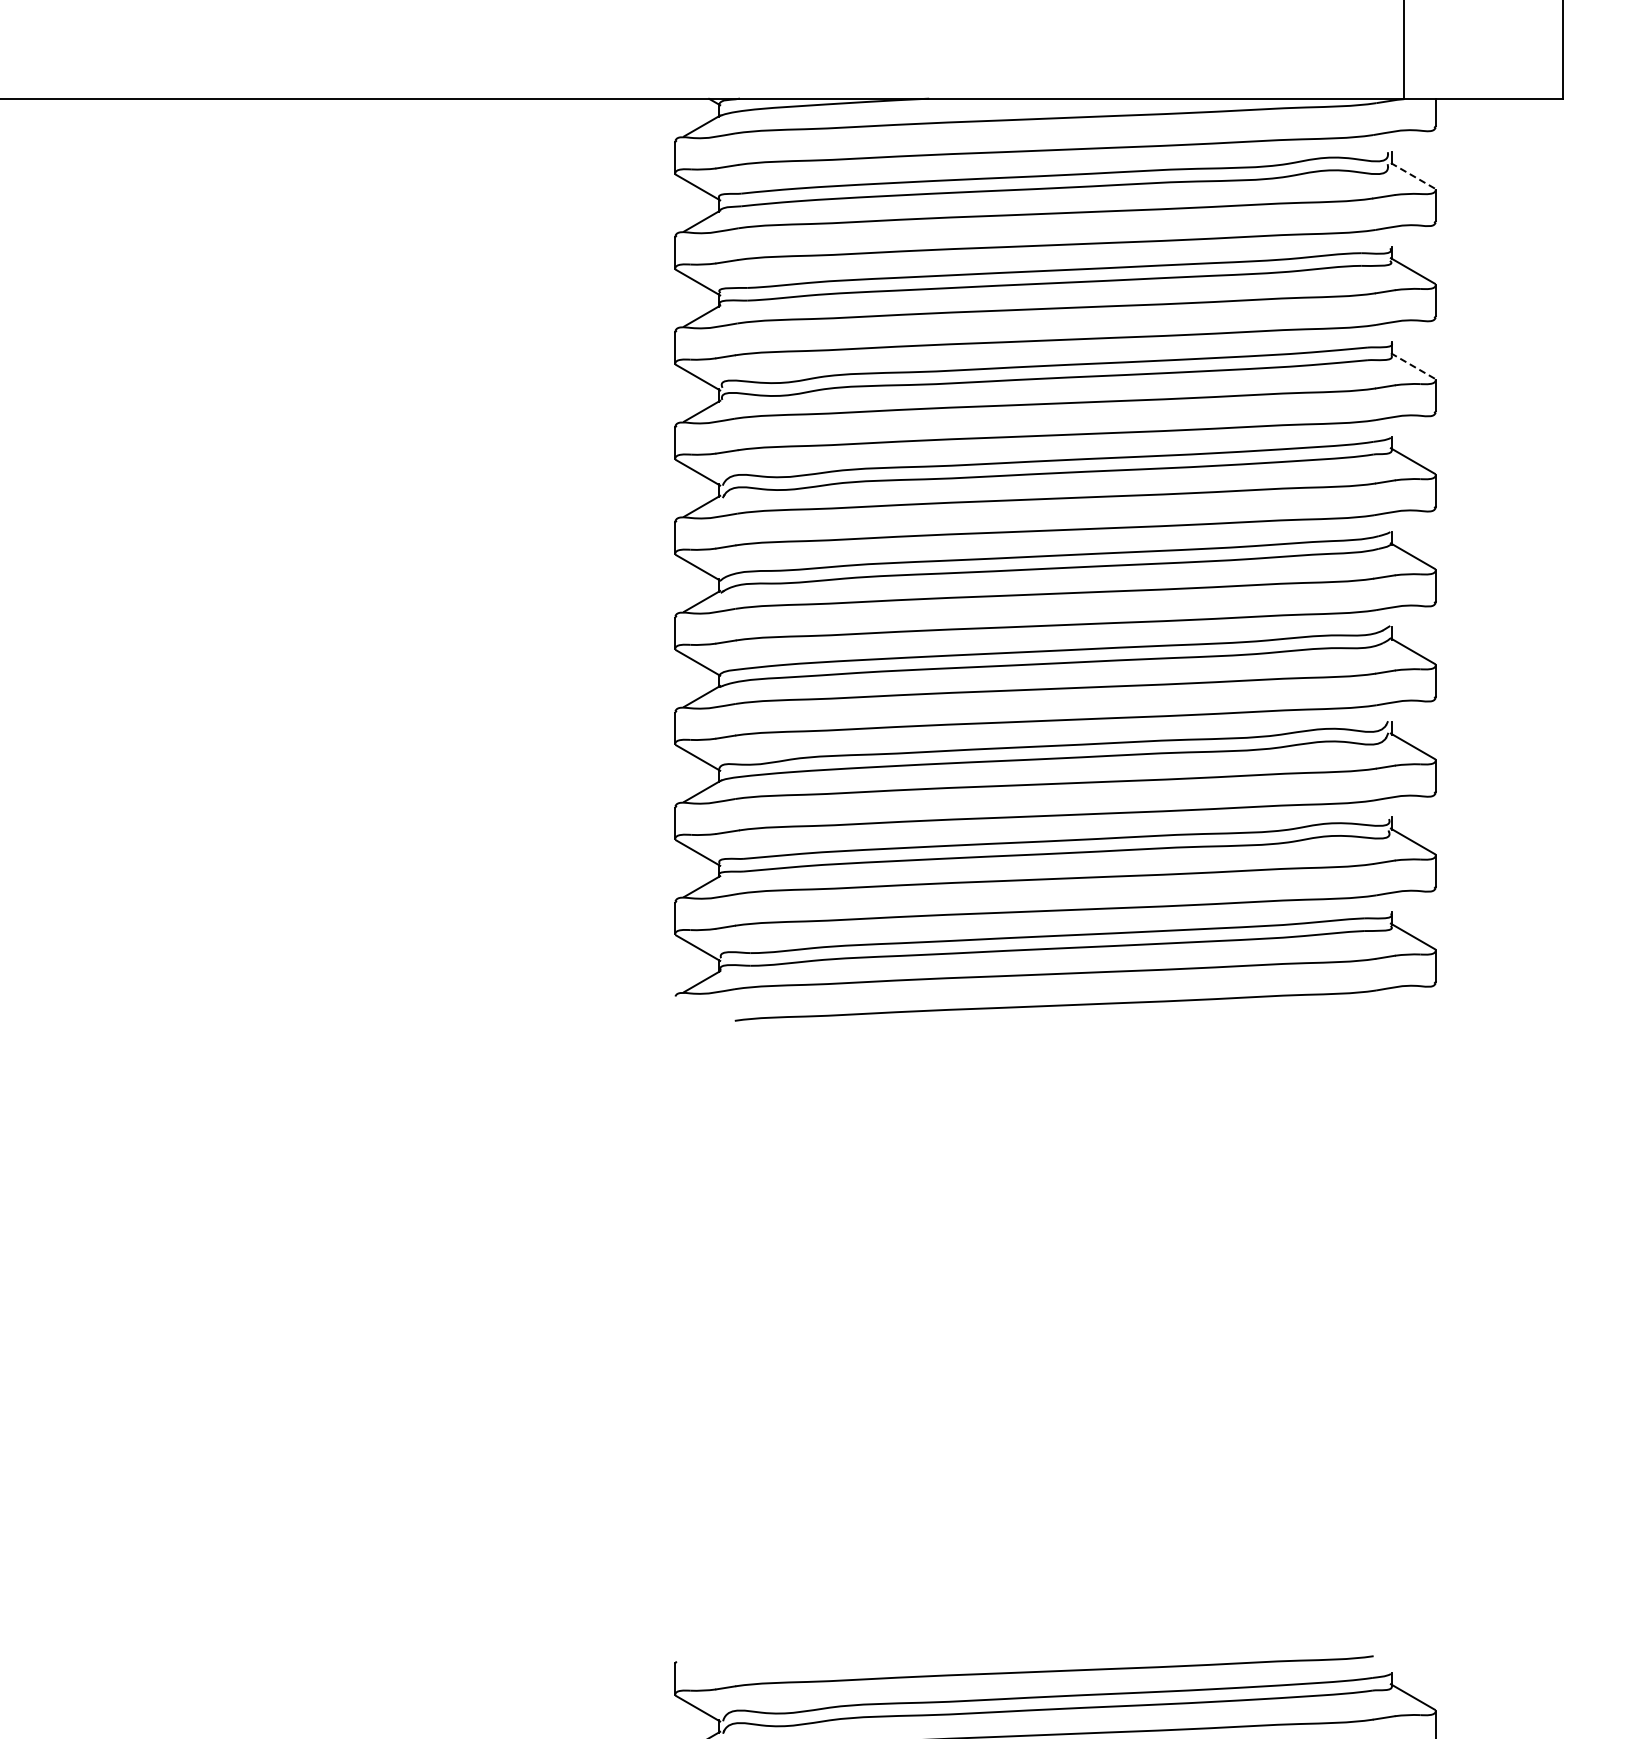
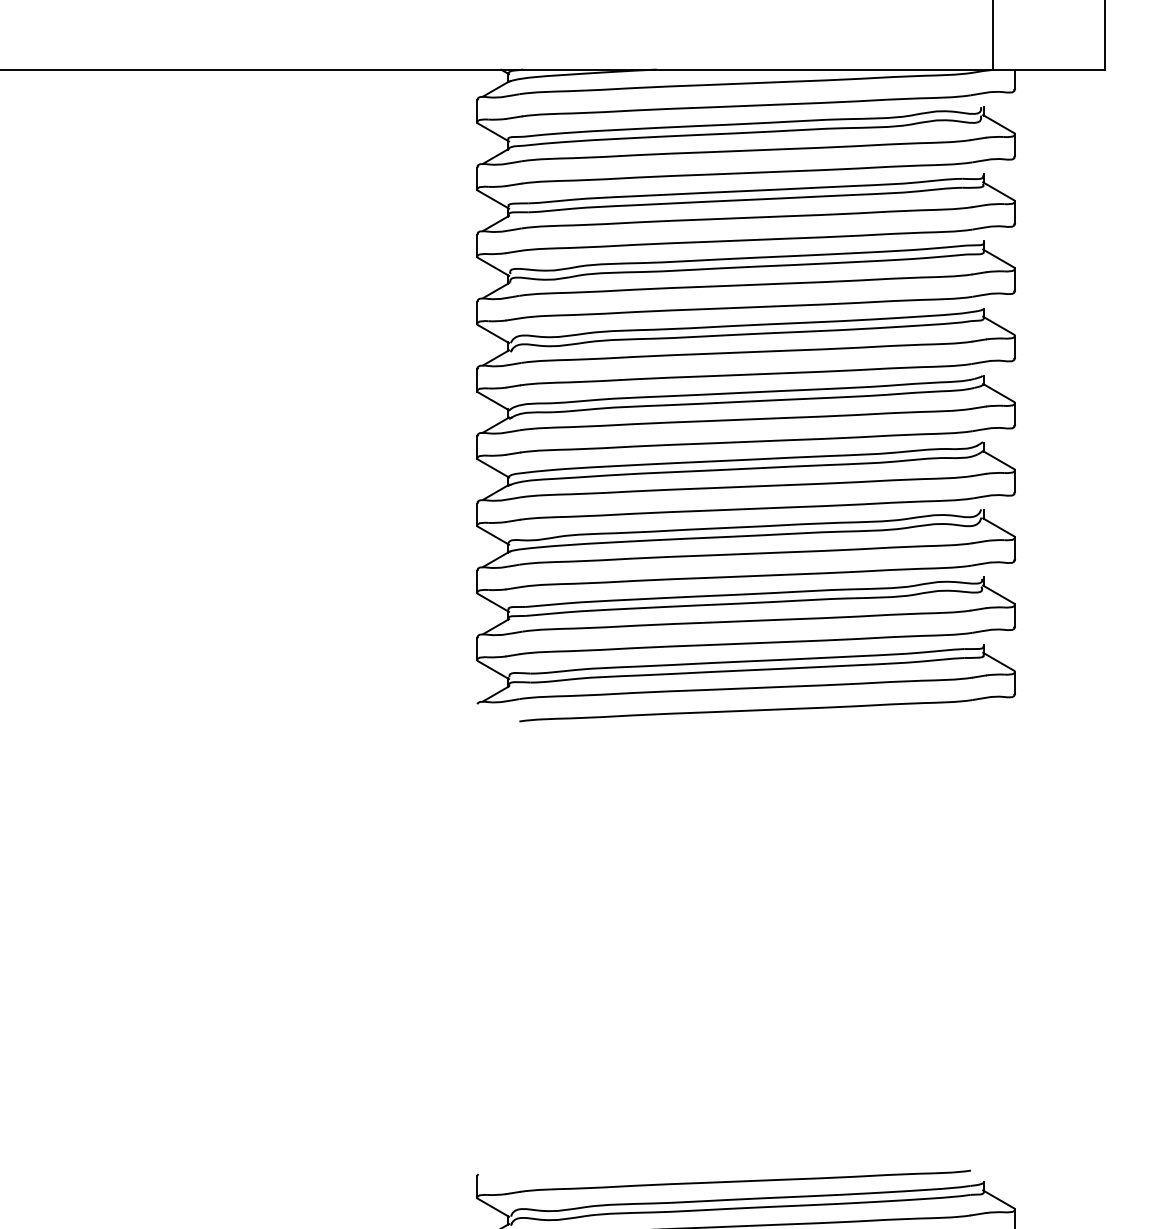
line: (1412, 175) -> (998, 123), dashed -> solid
line: (1412, 365) -> (998, 258), dashed -> solid

